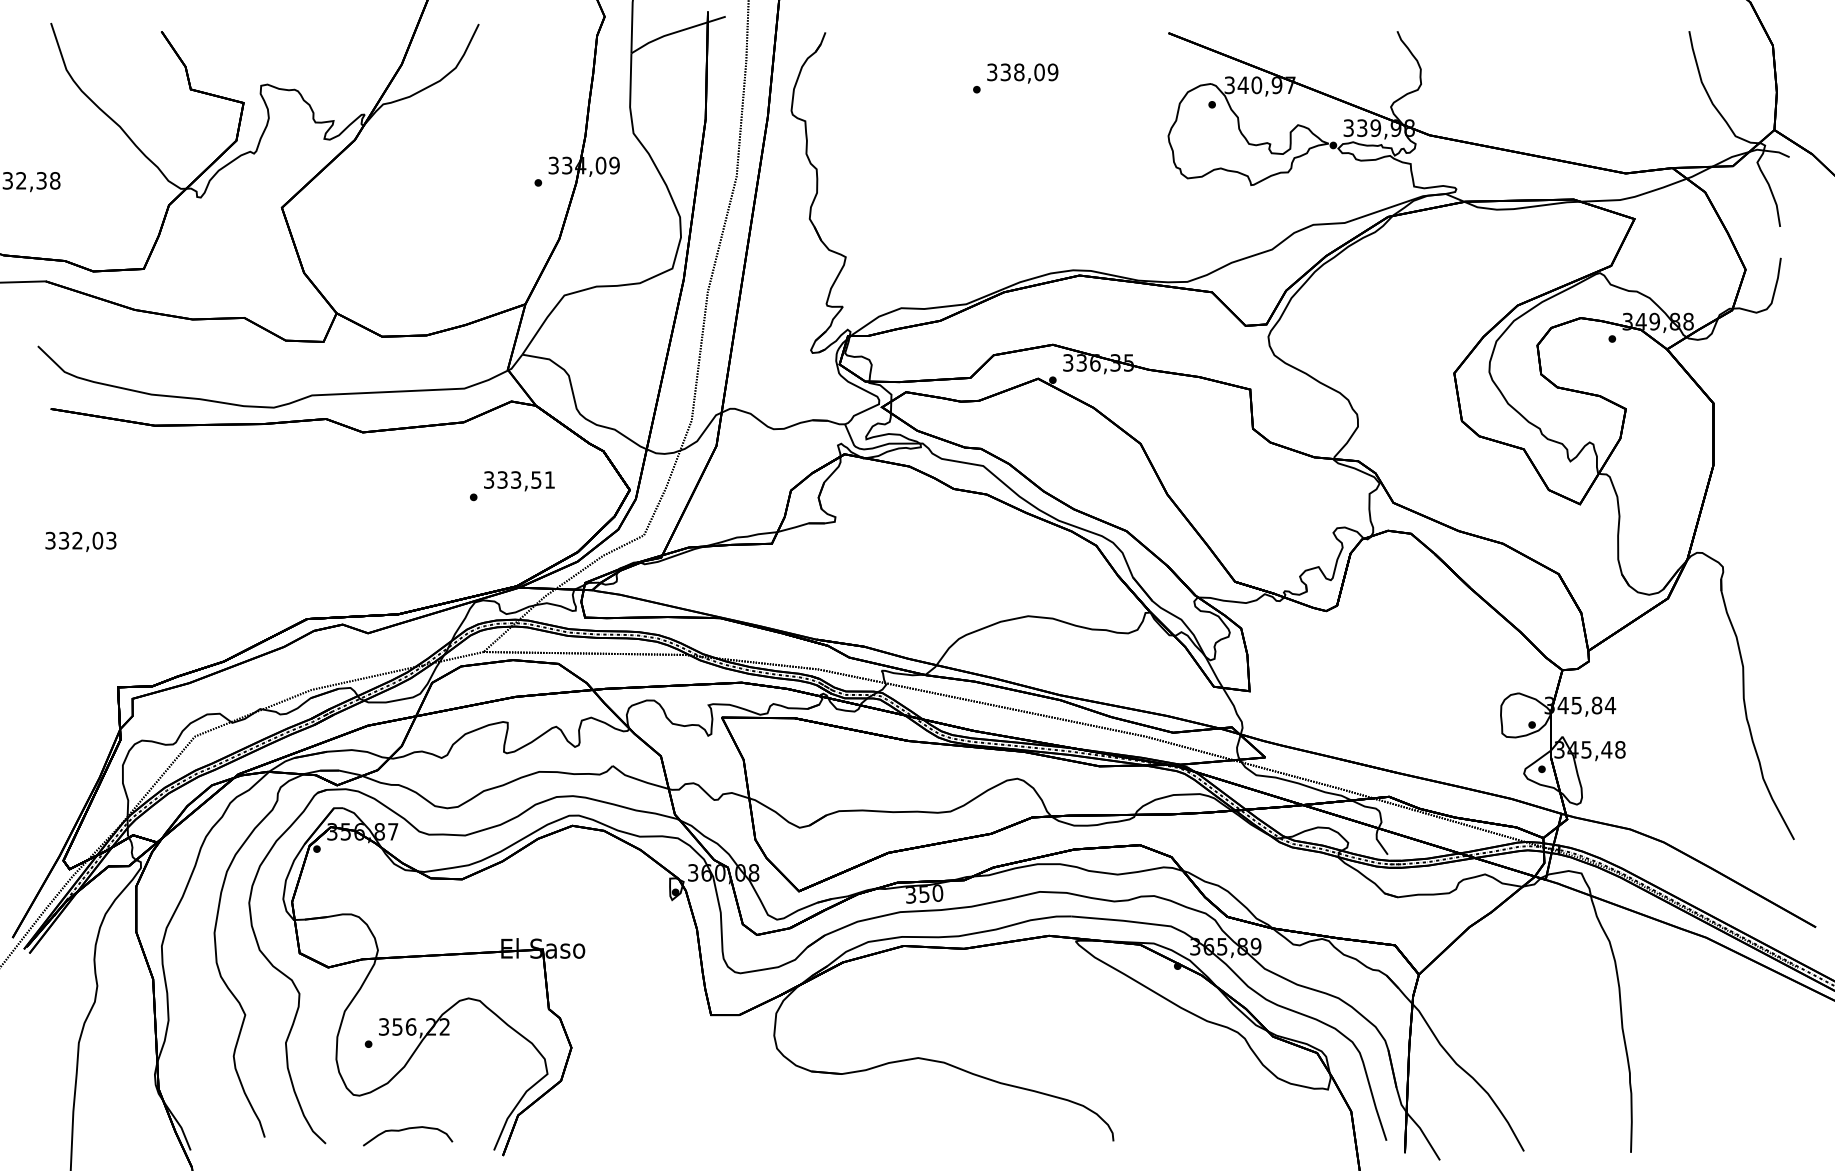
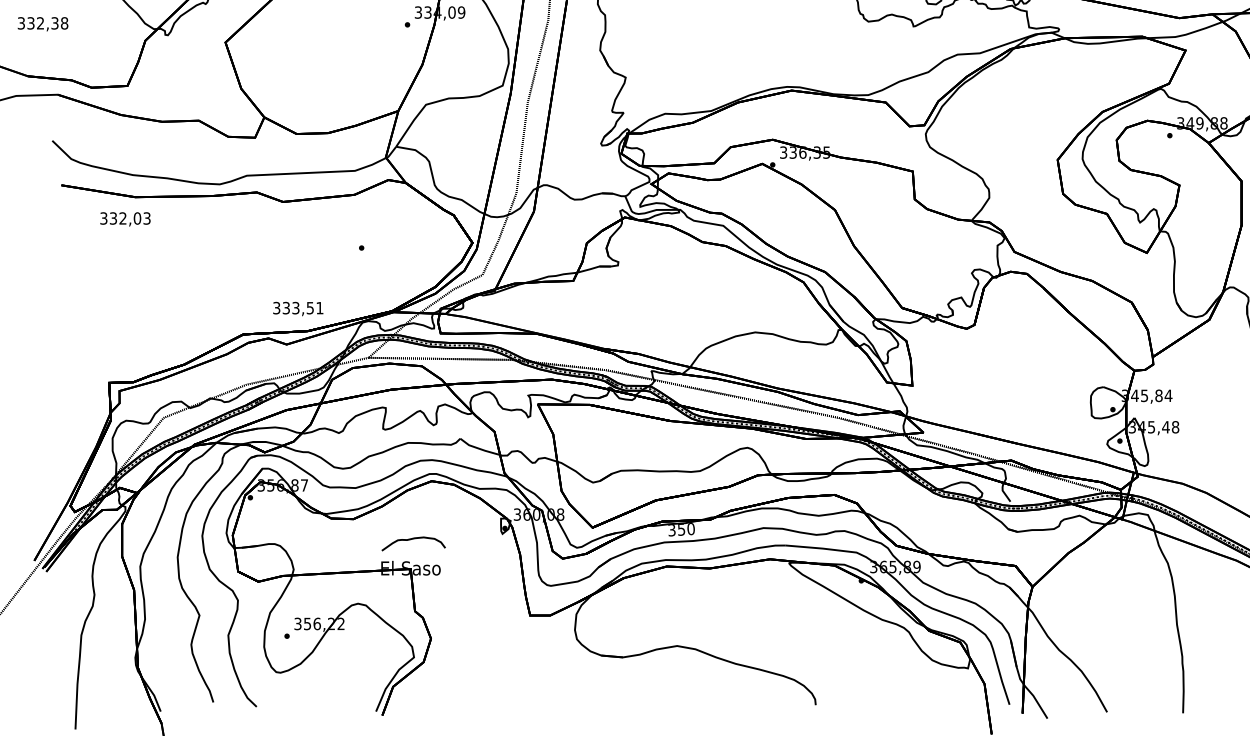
text: (519, 481) -> (298, 309), moved
text: (80, 541) -> (125, 219), moved
curve: (405, 1130) -> (411, 539), moved

